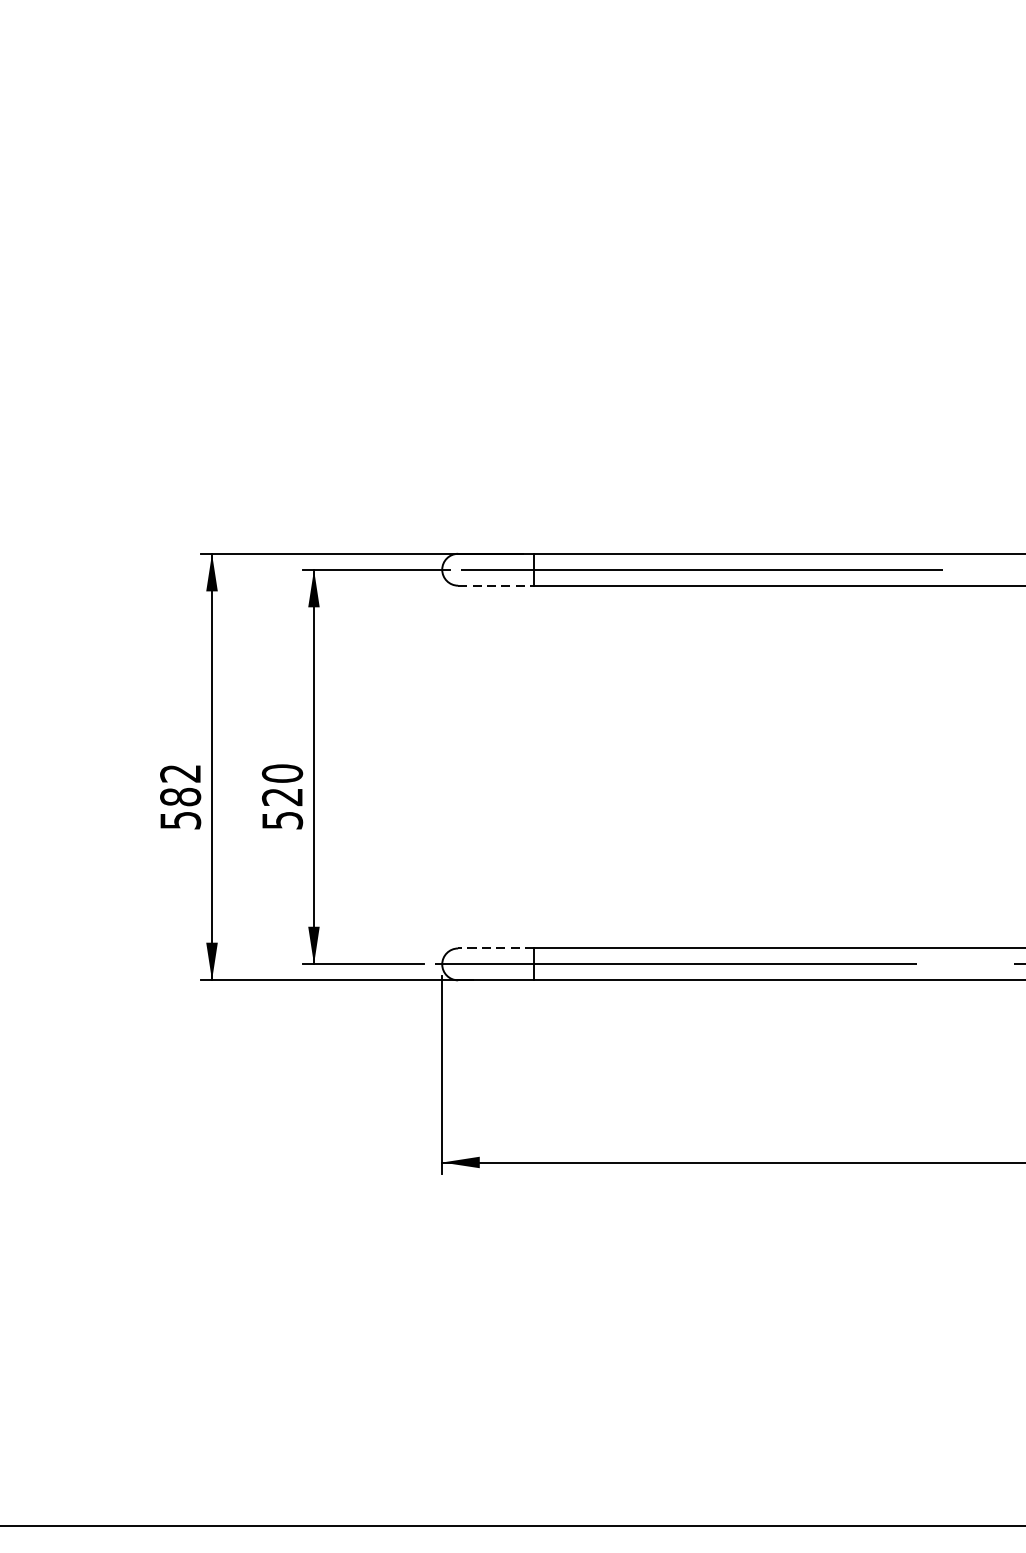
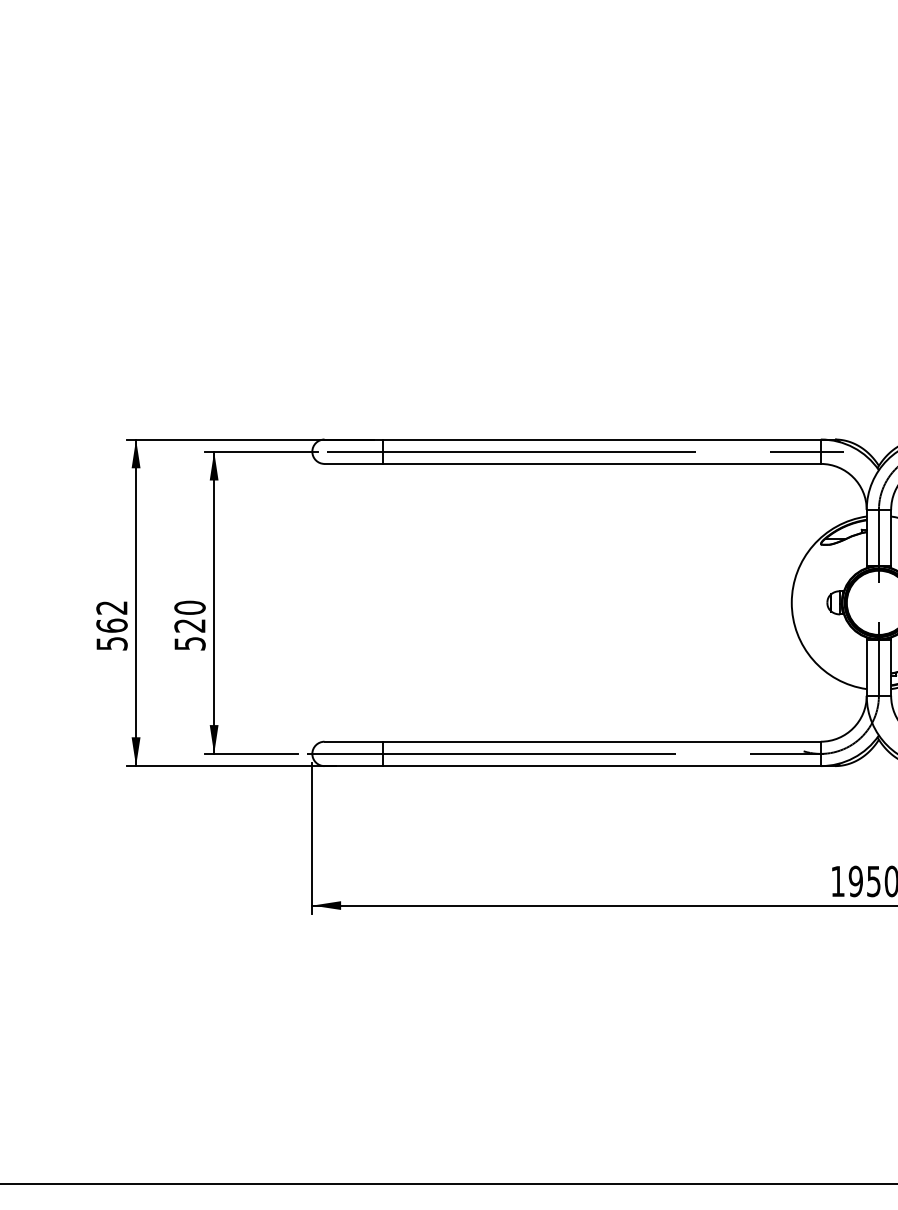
line: (497, 585) -> (354, 463), dashed -> solid
text: (179, 796) -> (111, 625), 582 -> 562
line: (495, 948) -> (353, 741), dashed -> solid

